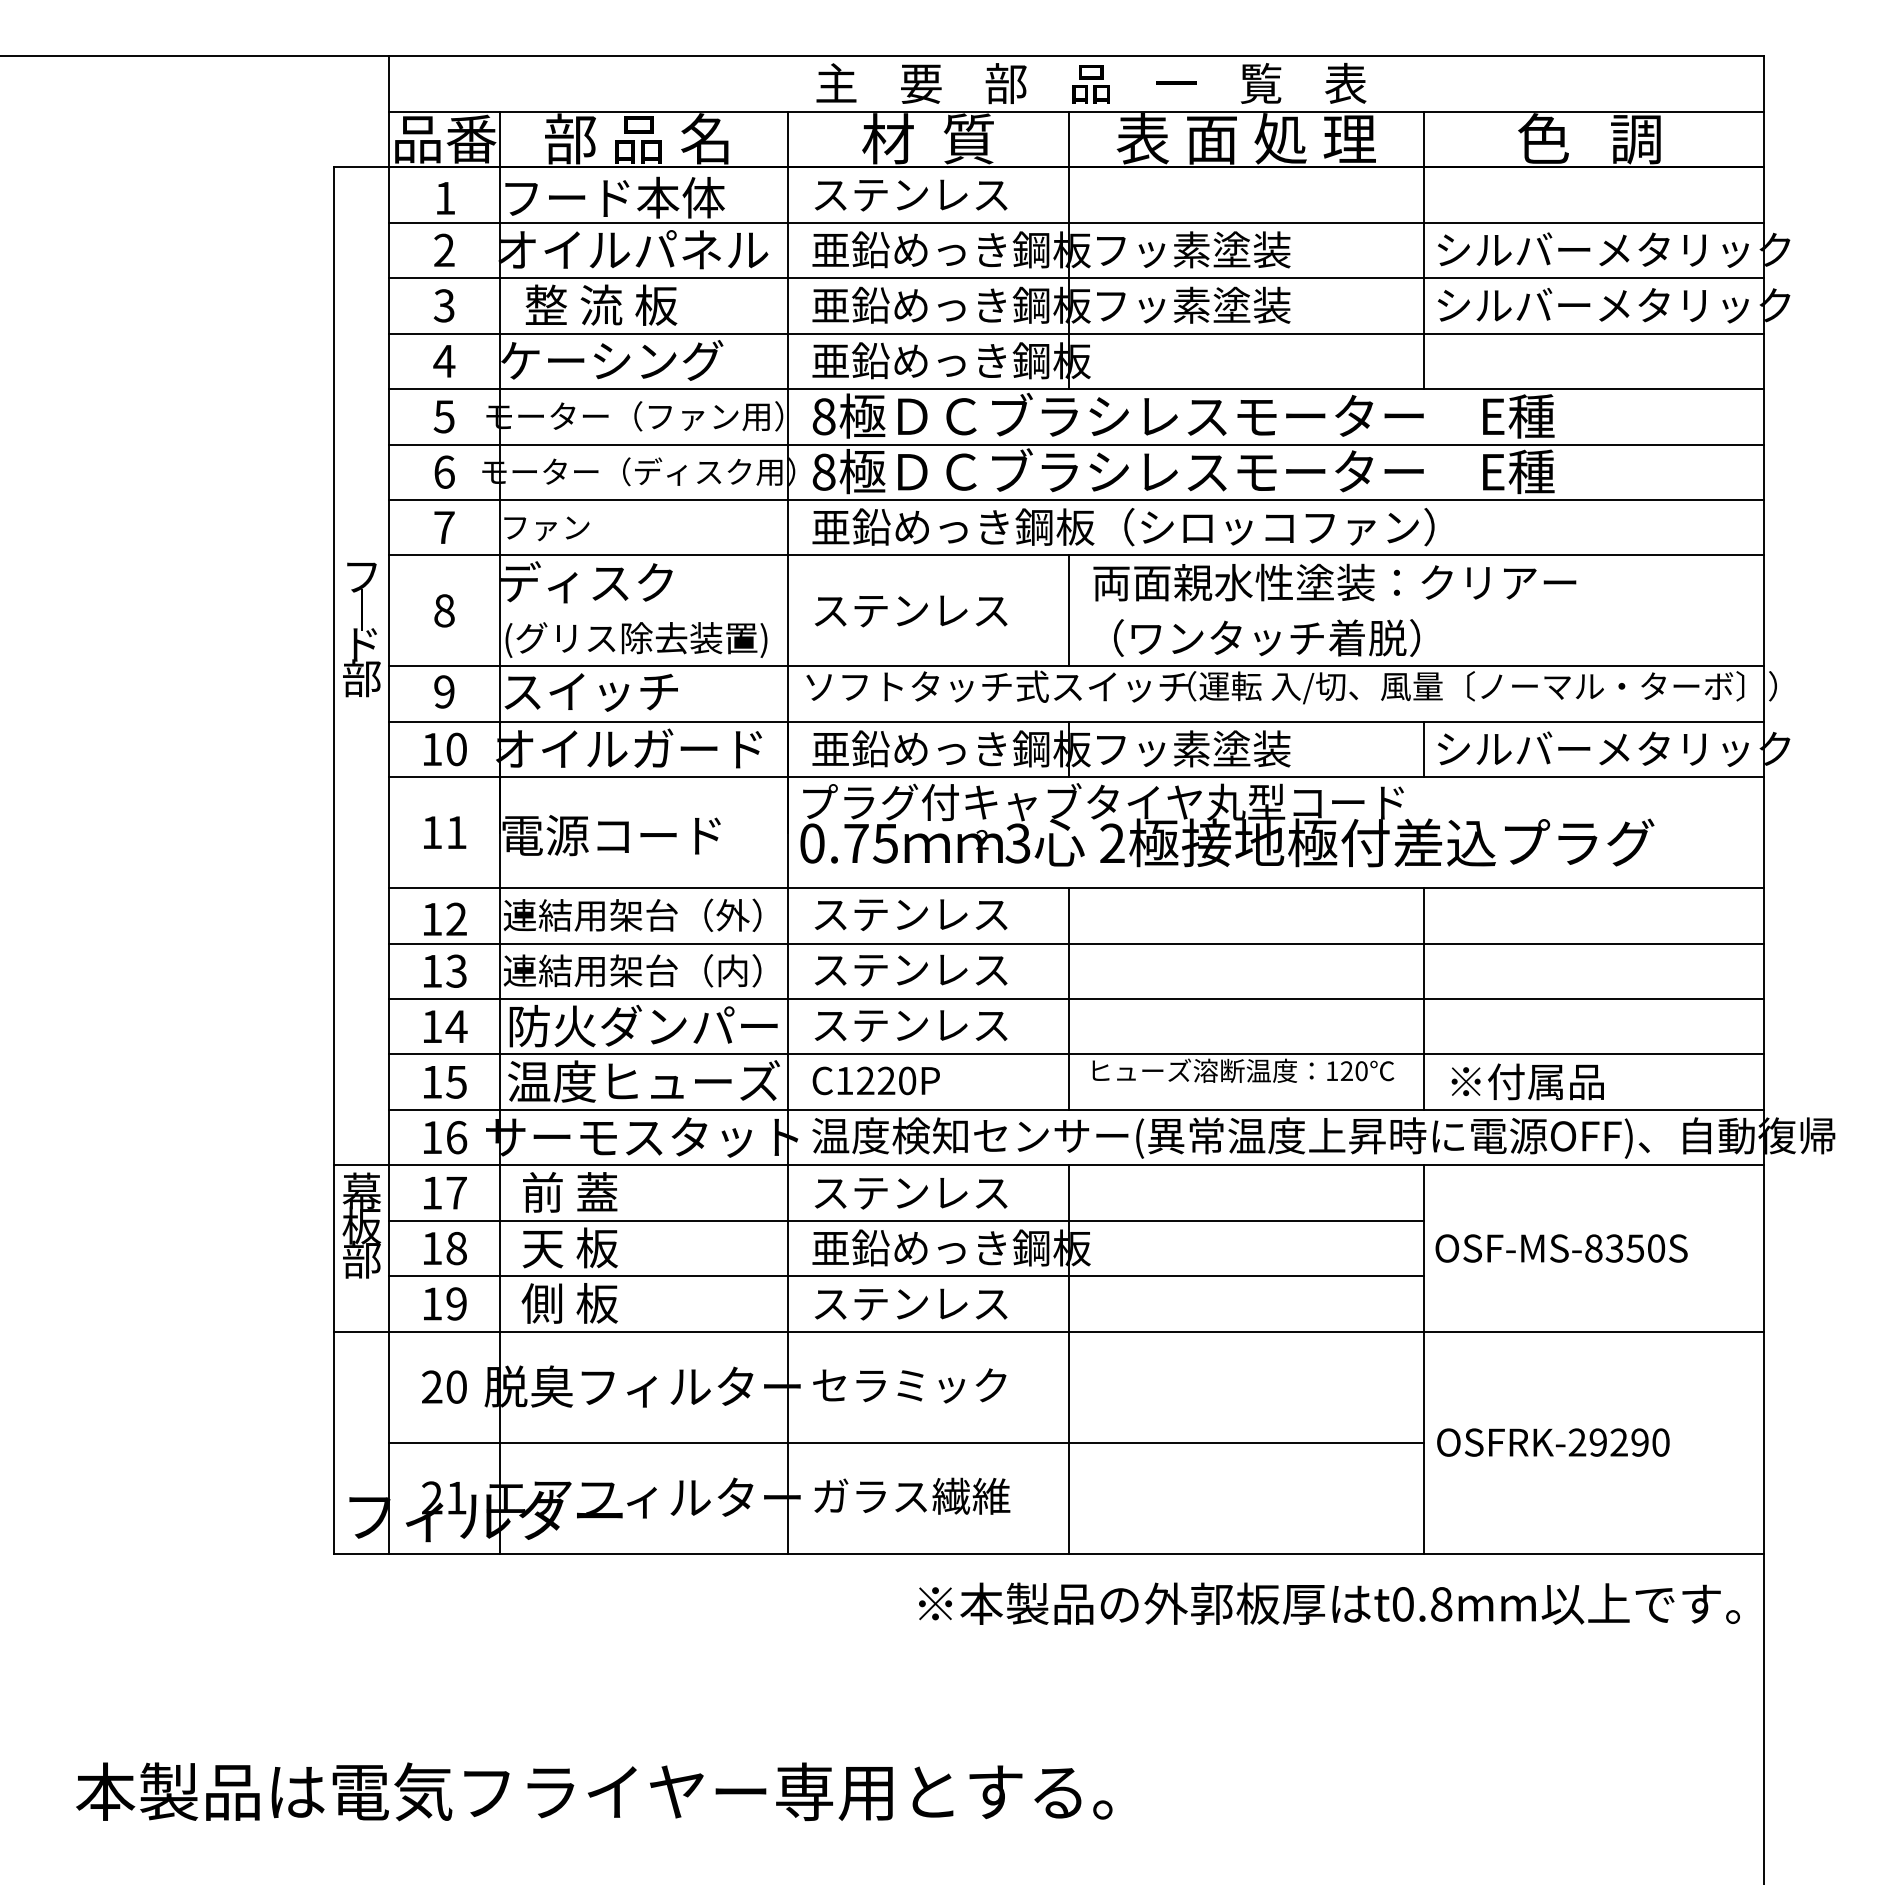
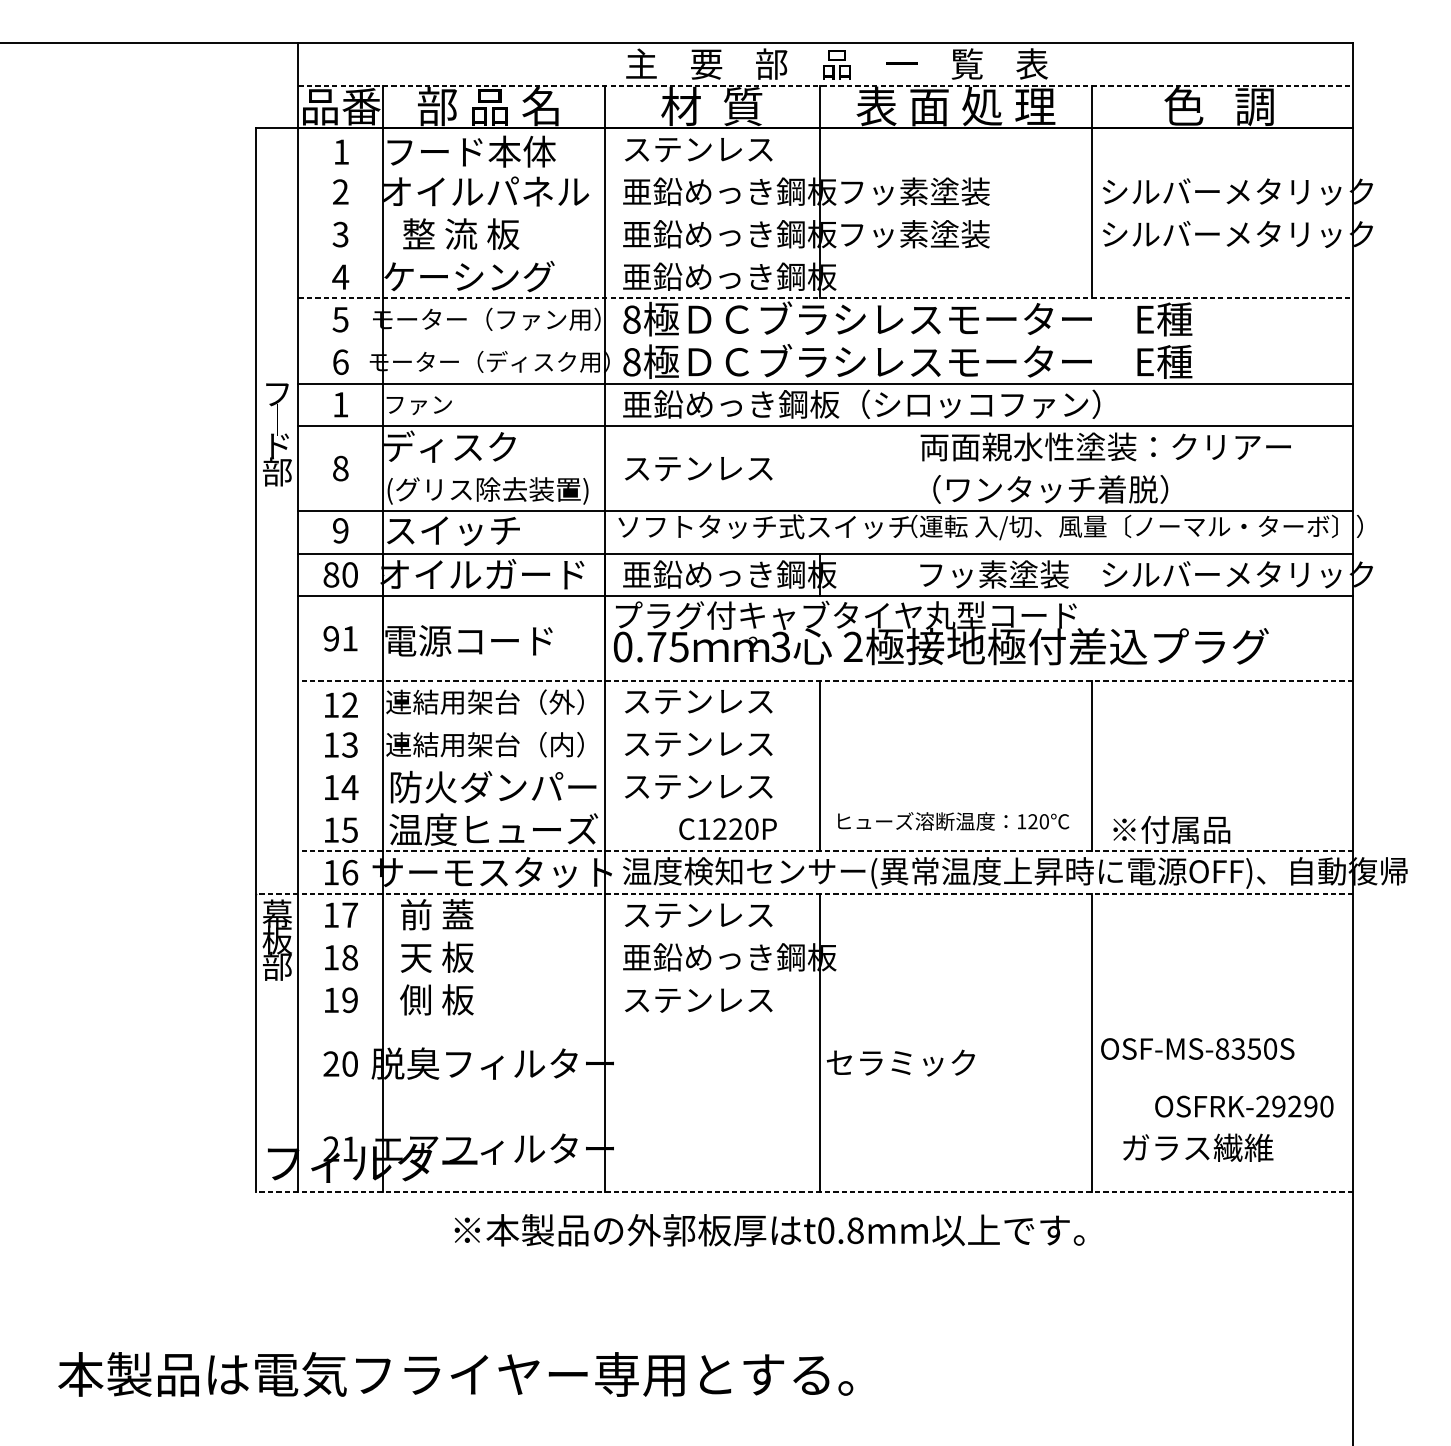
line: (1076, 111) -> (825, 85), solid -> dashed
line: (1076, 222) -> (825, 170), removed
line: (1076, 278) -> (825, 213), removed
line: (1076, 333) -> (825, 255), removed
line: (1076, 389) -> (825, 298), solid -> dashed
line: (1076, 444) -> (825, 340), removed
text: (444, 527) -> (340, 404), 7 -> 1
text: (1334, 582) -> (1105, 446), moved
line: (1068, 610) -> (819, 468), removed
part: (361, 629) -> (277, 434), moved
text: (1267, 637) -> (1051, 489), moved
text: (1193, 748) -> (994, 574), moved
text: (432, 749) -> (331, 574), 10 -> 80
line: (1423, 749) -> (1091, 574), removed
text: (432, 832) -> (331, 638), 11 -> 91
line: (1076, 888) -> (825, 681), solid -> dashed
line: (1076, 943) -> (825, 723), removed
line: (1076, 999) -> (825, 766), removed
line: (1076, 1054) -> (825, 808), removed
text: (875, 1080) -> (727, 828), moved
line: (1076, 1109) -> (825, 851), solid -> dashed
line: (1048, 1165) -> (804, 894), solid -> dashed
line: (906, 1220) -> (695, 936), removed
text: (1561, 1248) -> (1197, 1049), moved
line: (906, 1276) -> (695, 979), removed
line: (1048, 1331) -> (804, 1021), removed
text: (909, 1385) -> (900, 1062), moved
line: (906, 1442) -> (695, 1106), removed
text: (1553, 1442) -> (1244, 1106), moved
text: (912, 1495) -> (1198, 1147), moved
line: (1048, 1553) -> (804, 1191), solid -> dashed
text: (1329, 1603) -> (769, 1230), moved

